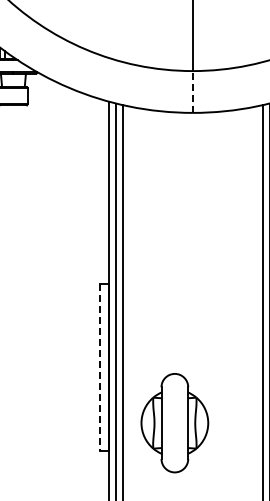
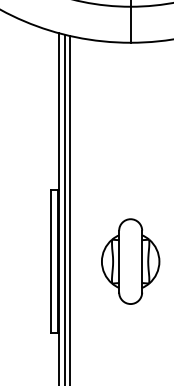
line: (192, 92) -> (130, 25), dashed -> solid
line: (100, 367) -> (51, 261), dashed -> solid
part: (174, 423) -> (130, 261), moved

